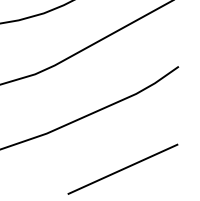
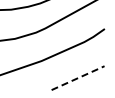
line: (123, 167) -> (78, 77), solid -> dashed

